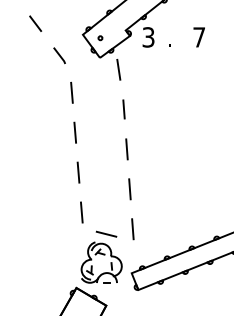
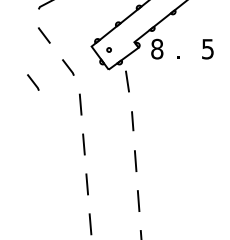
text: (148, 37) -> (157, 49), 3 -> 8
text: (198, 37) -> (207, 49), 7 -> 5
line: (24, 70) -> (33, 82), added

